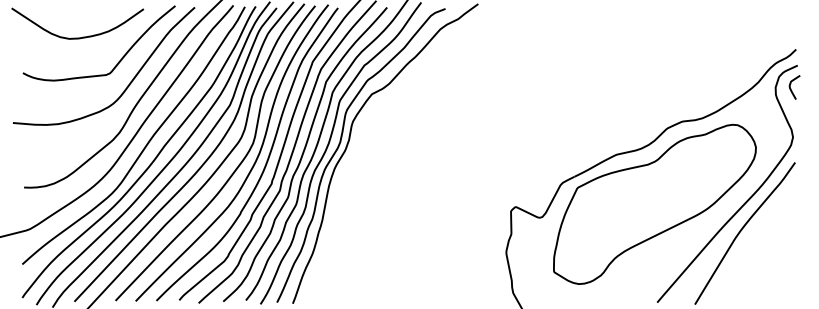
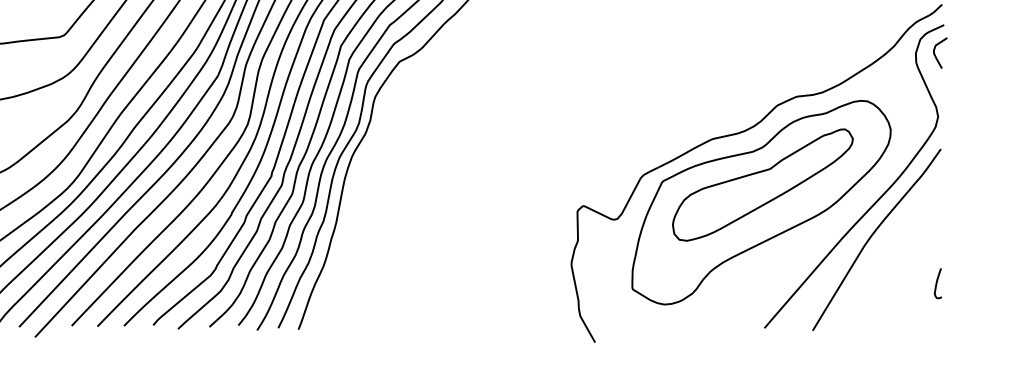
part: (655, 190) -> (762, 184), added
curve: (792, 267) -> (937, 283), added

